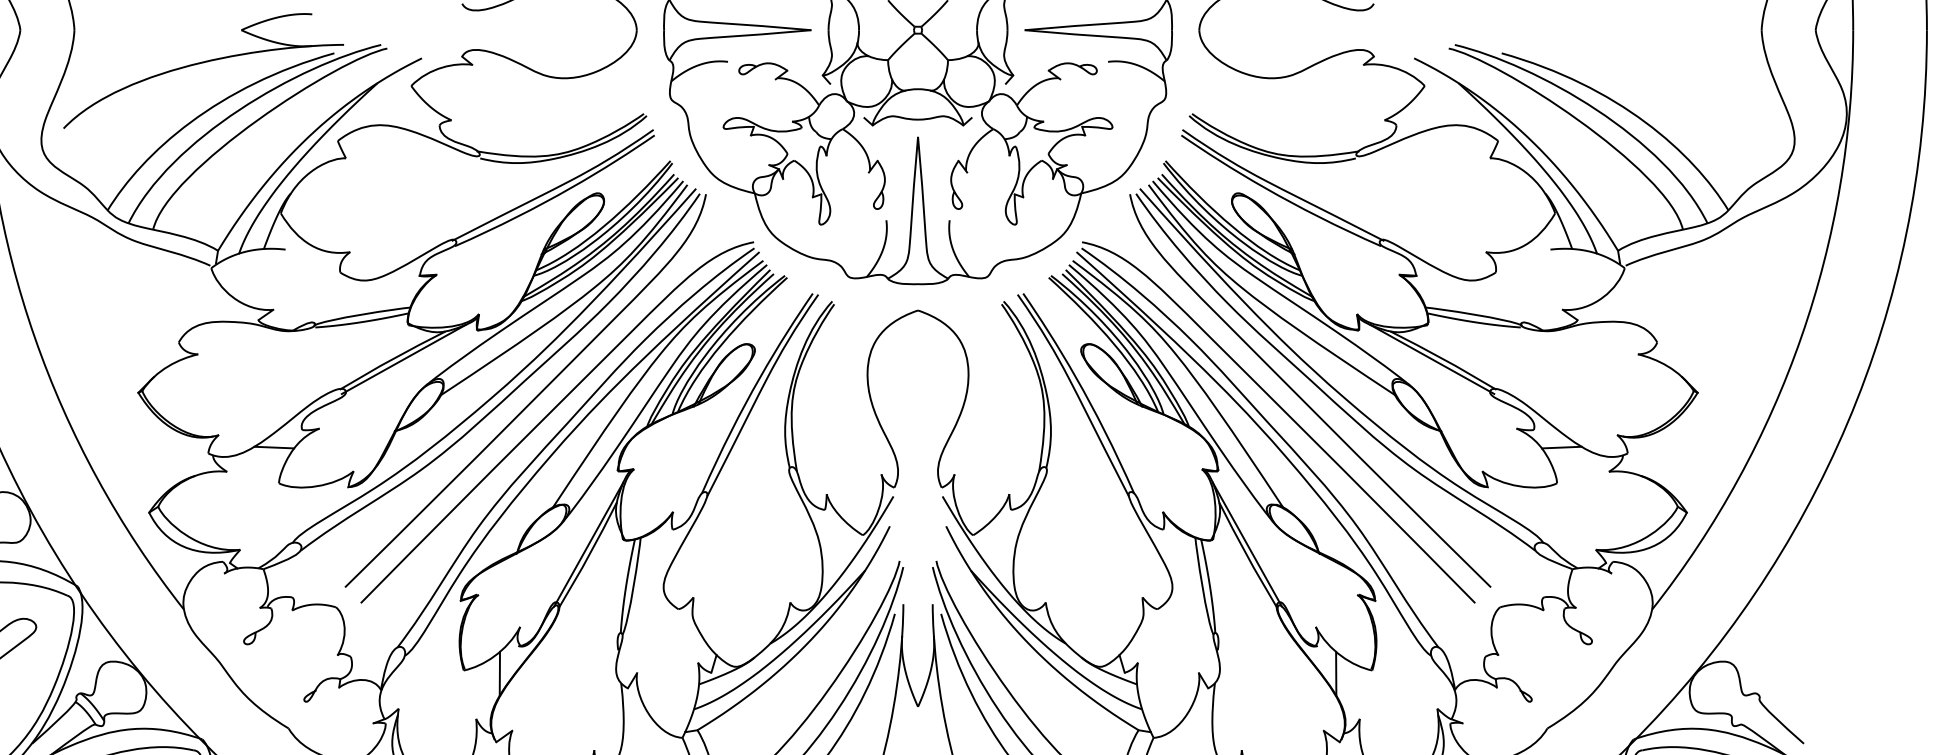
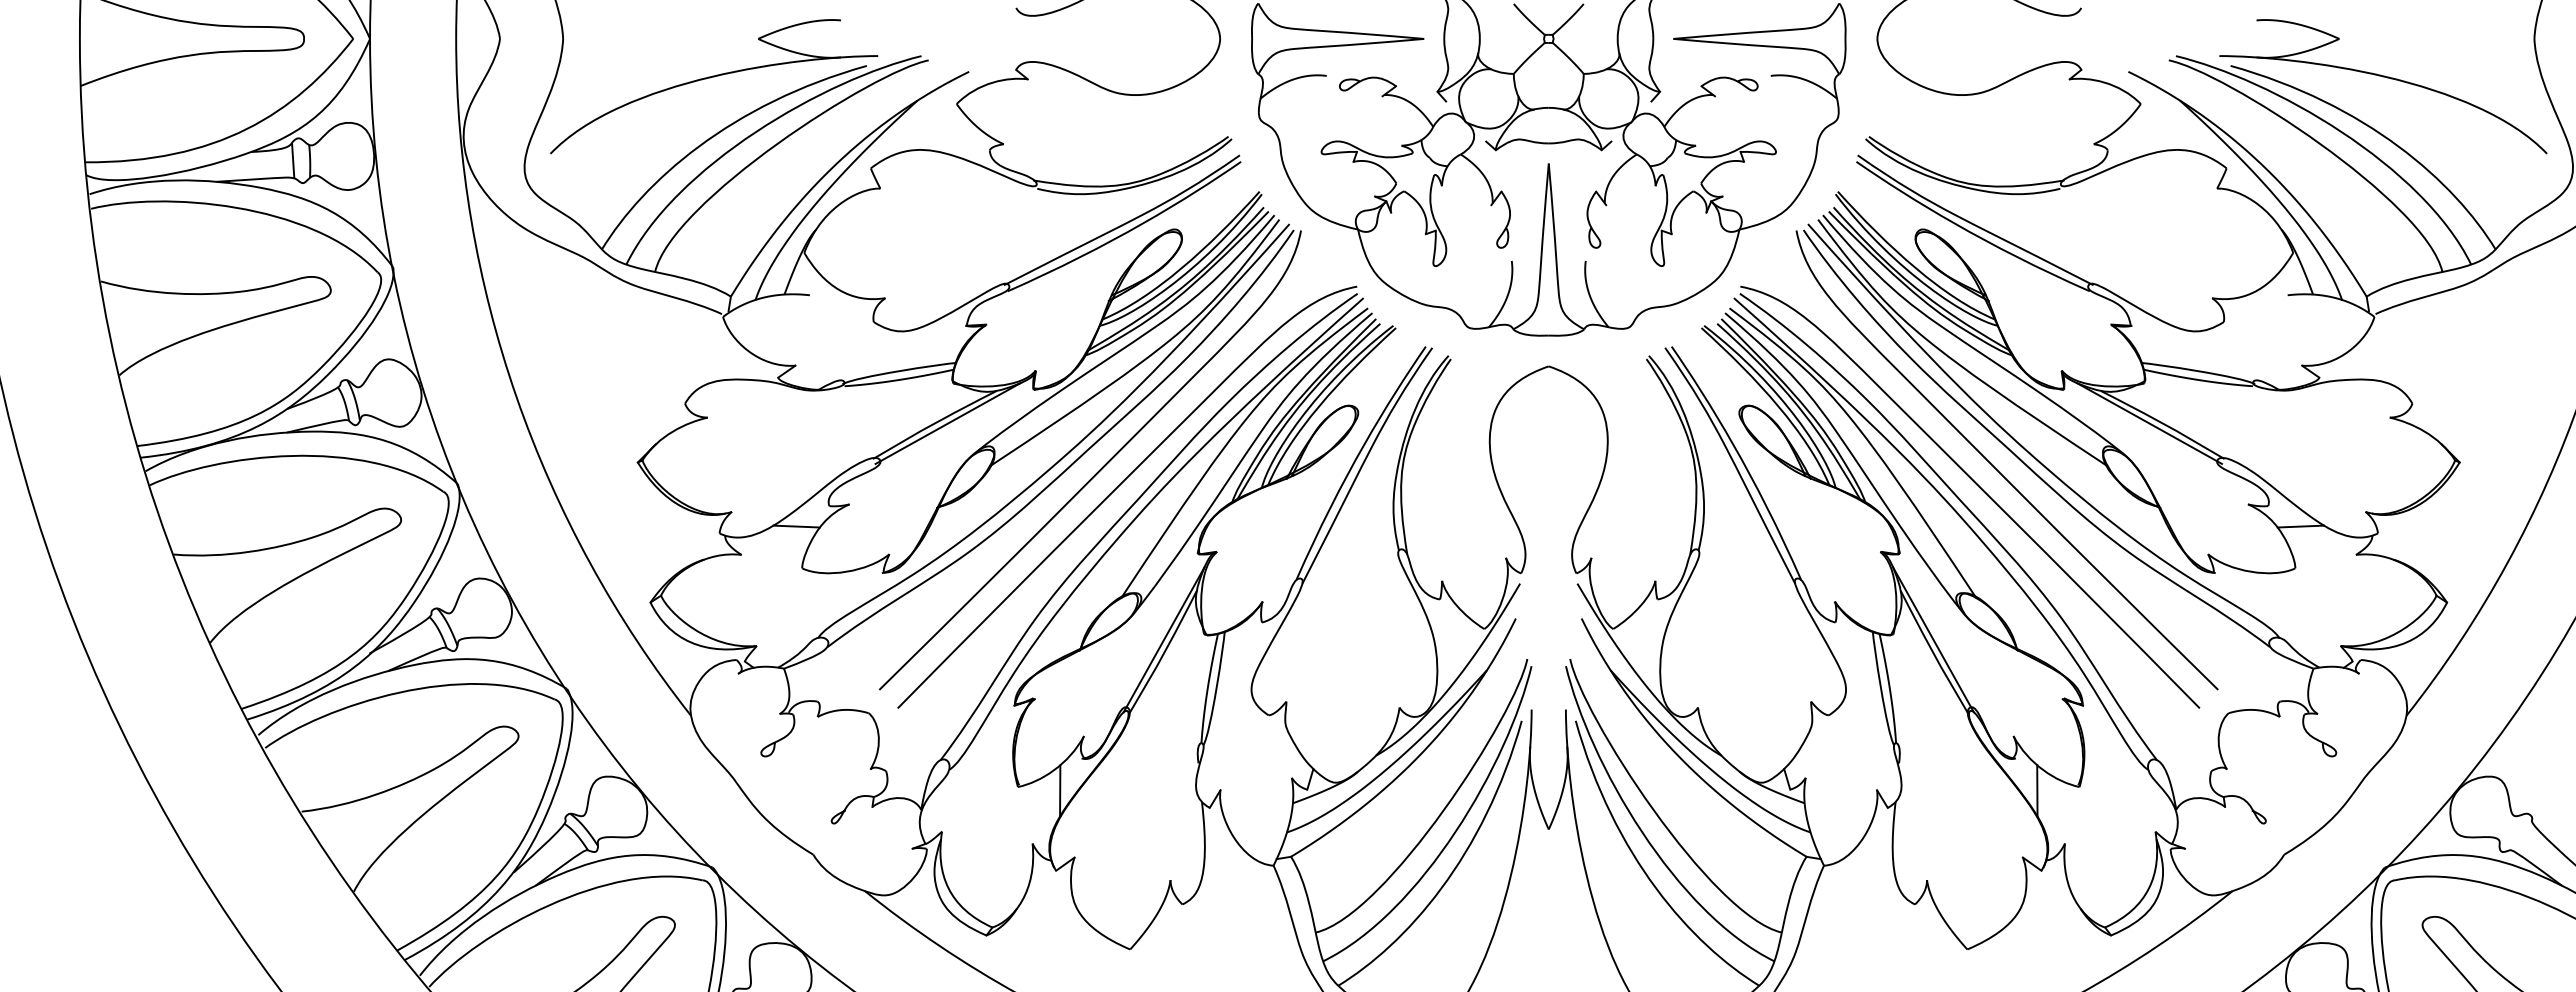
part: (1635, 64) -> (2387, 78), added

